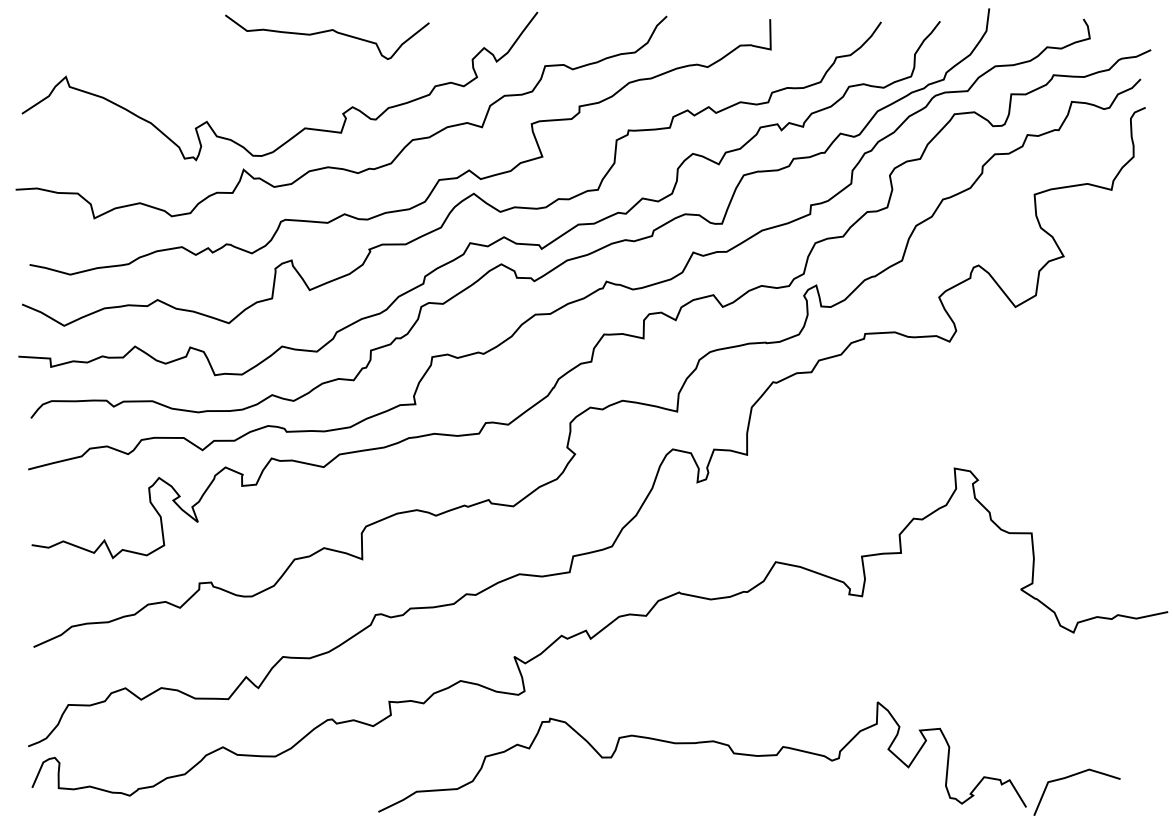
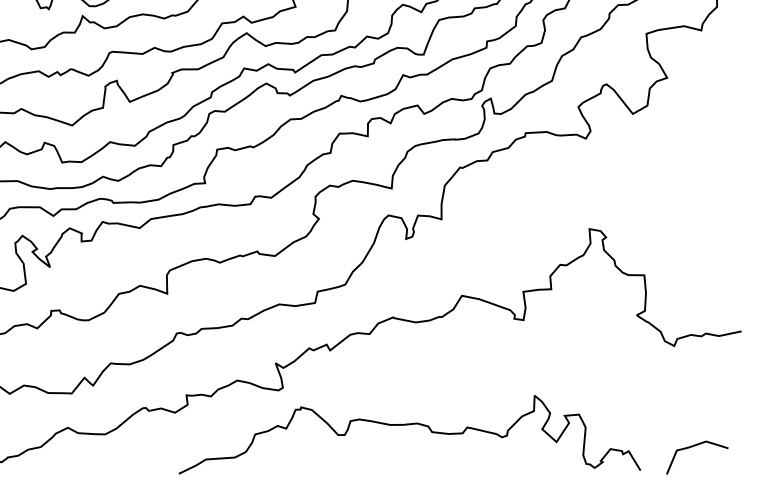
curve: (1072, 776) -> (694, 446), moved

